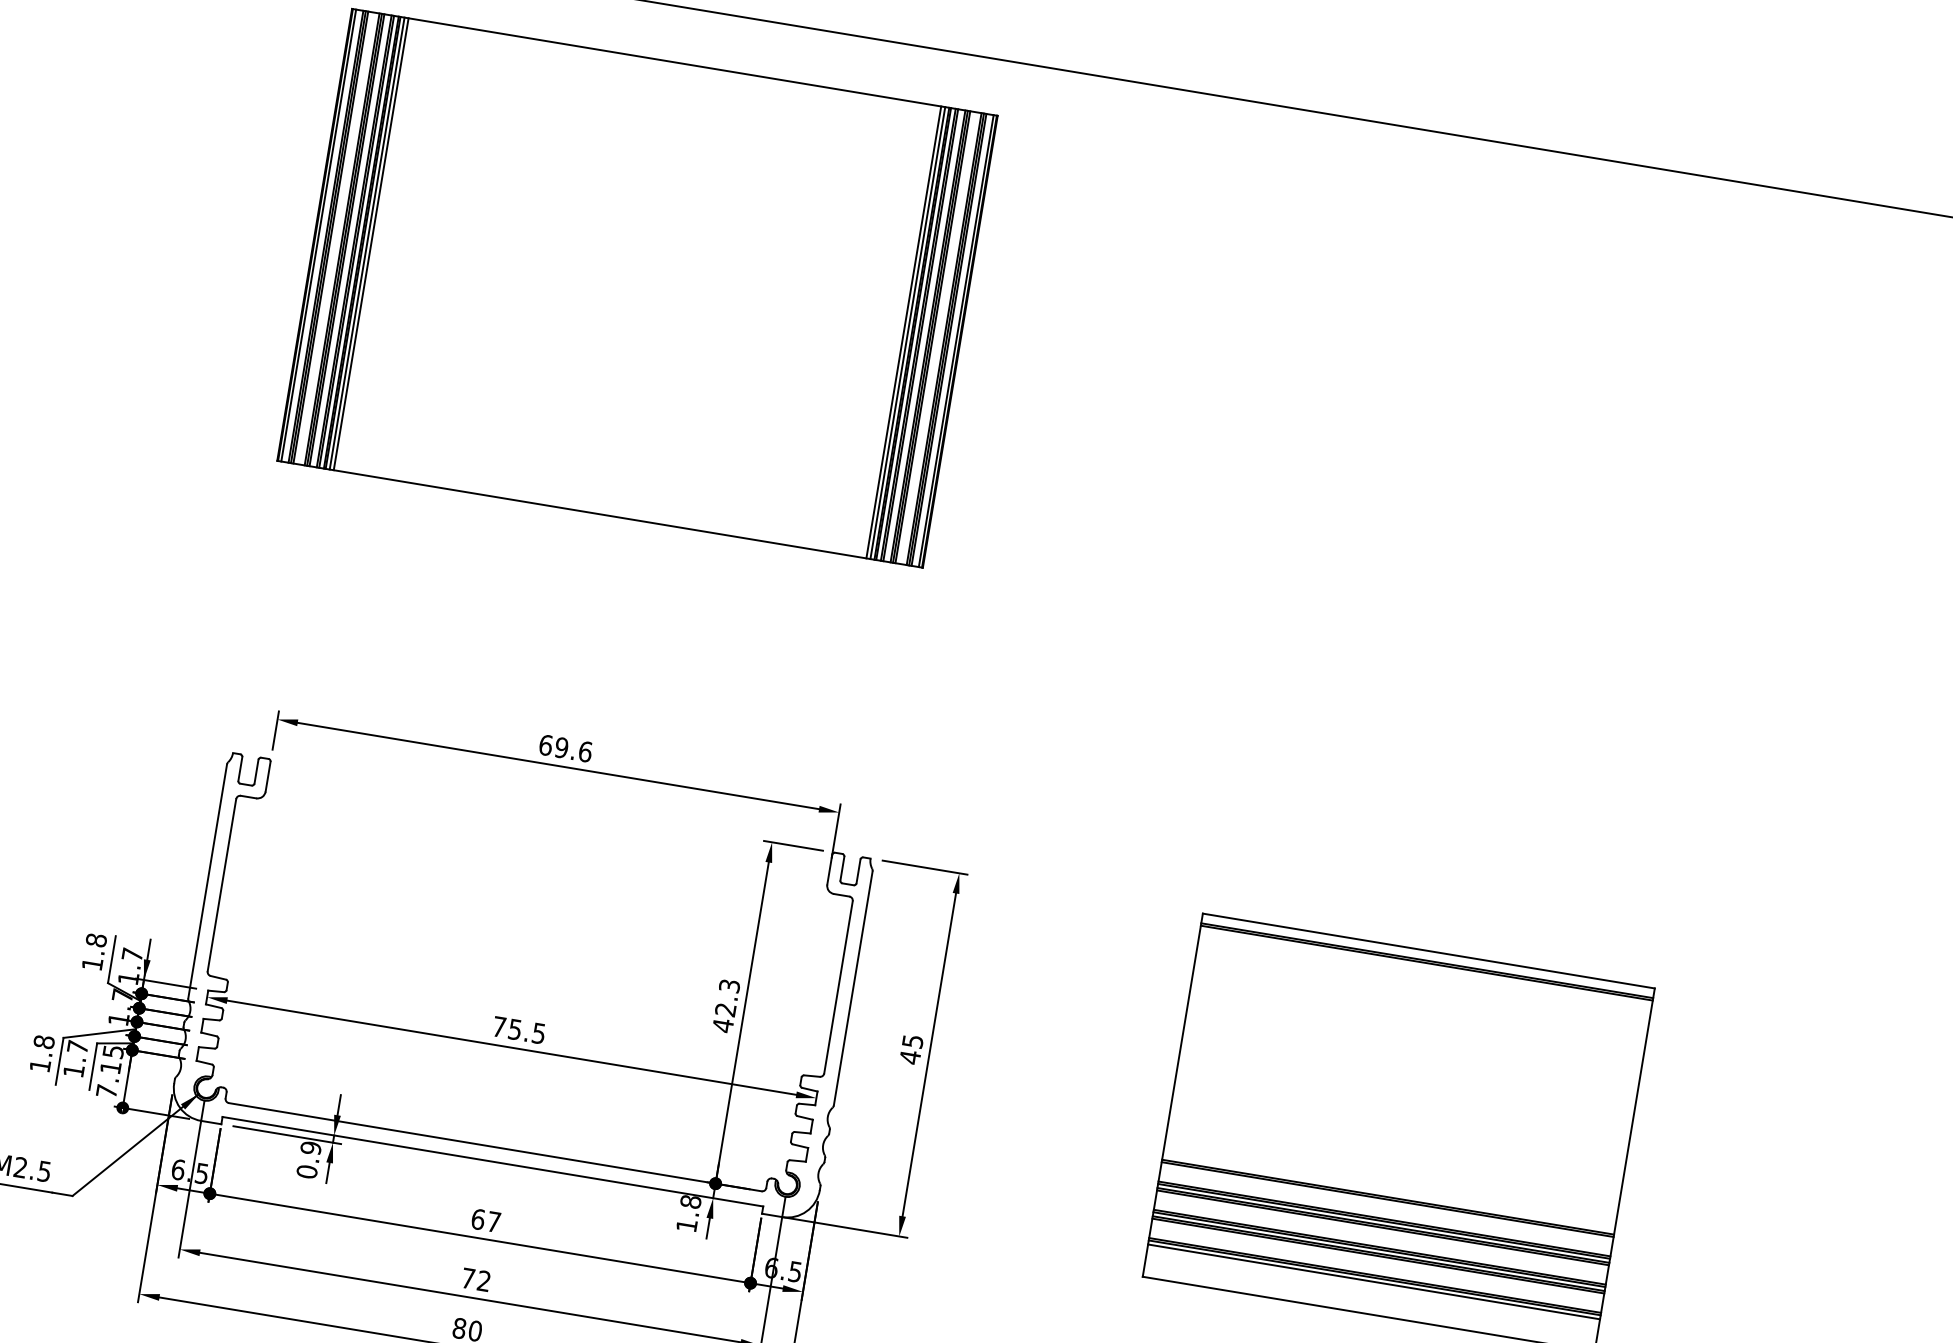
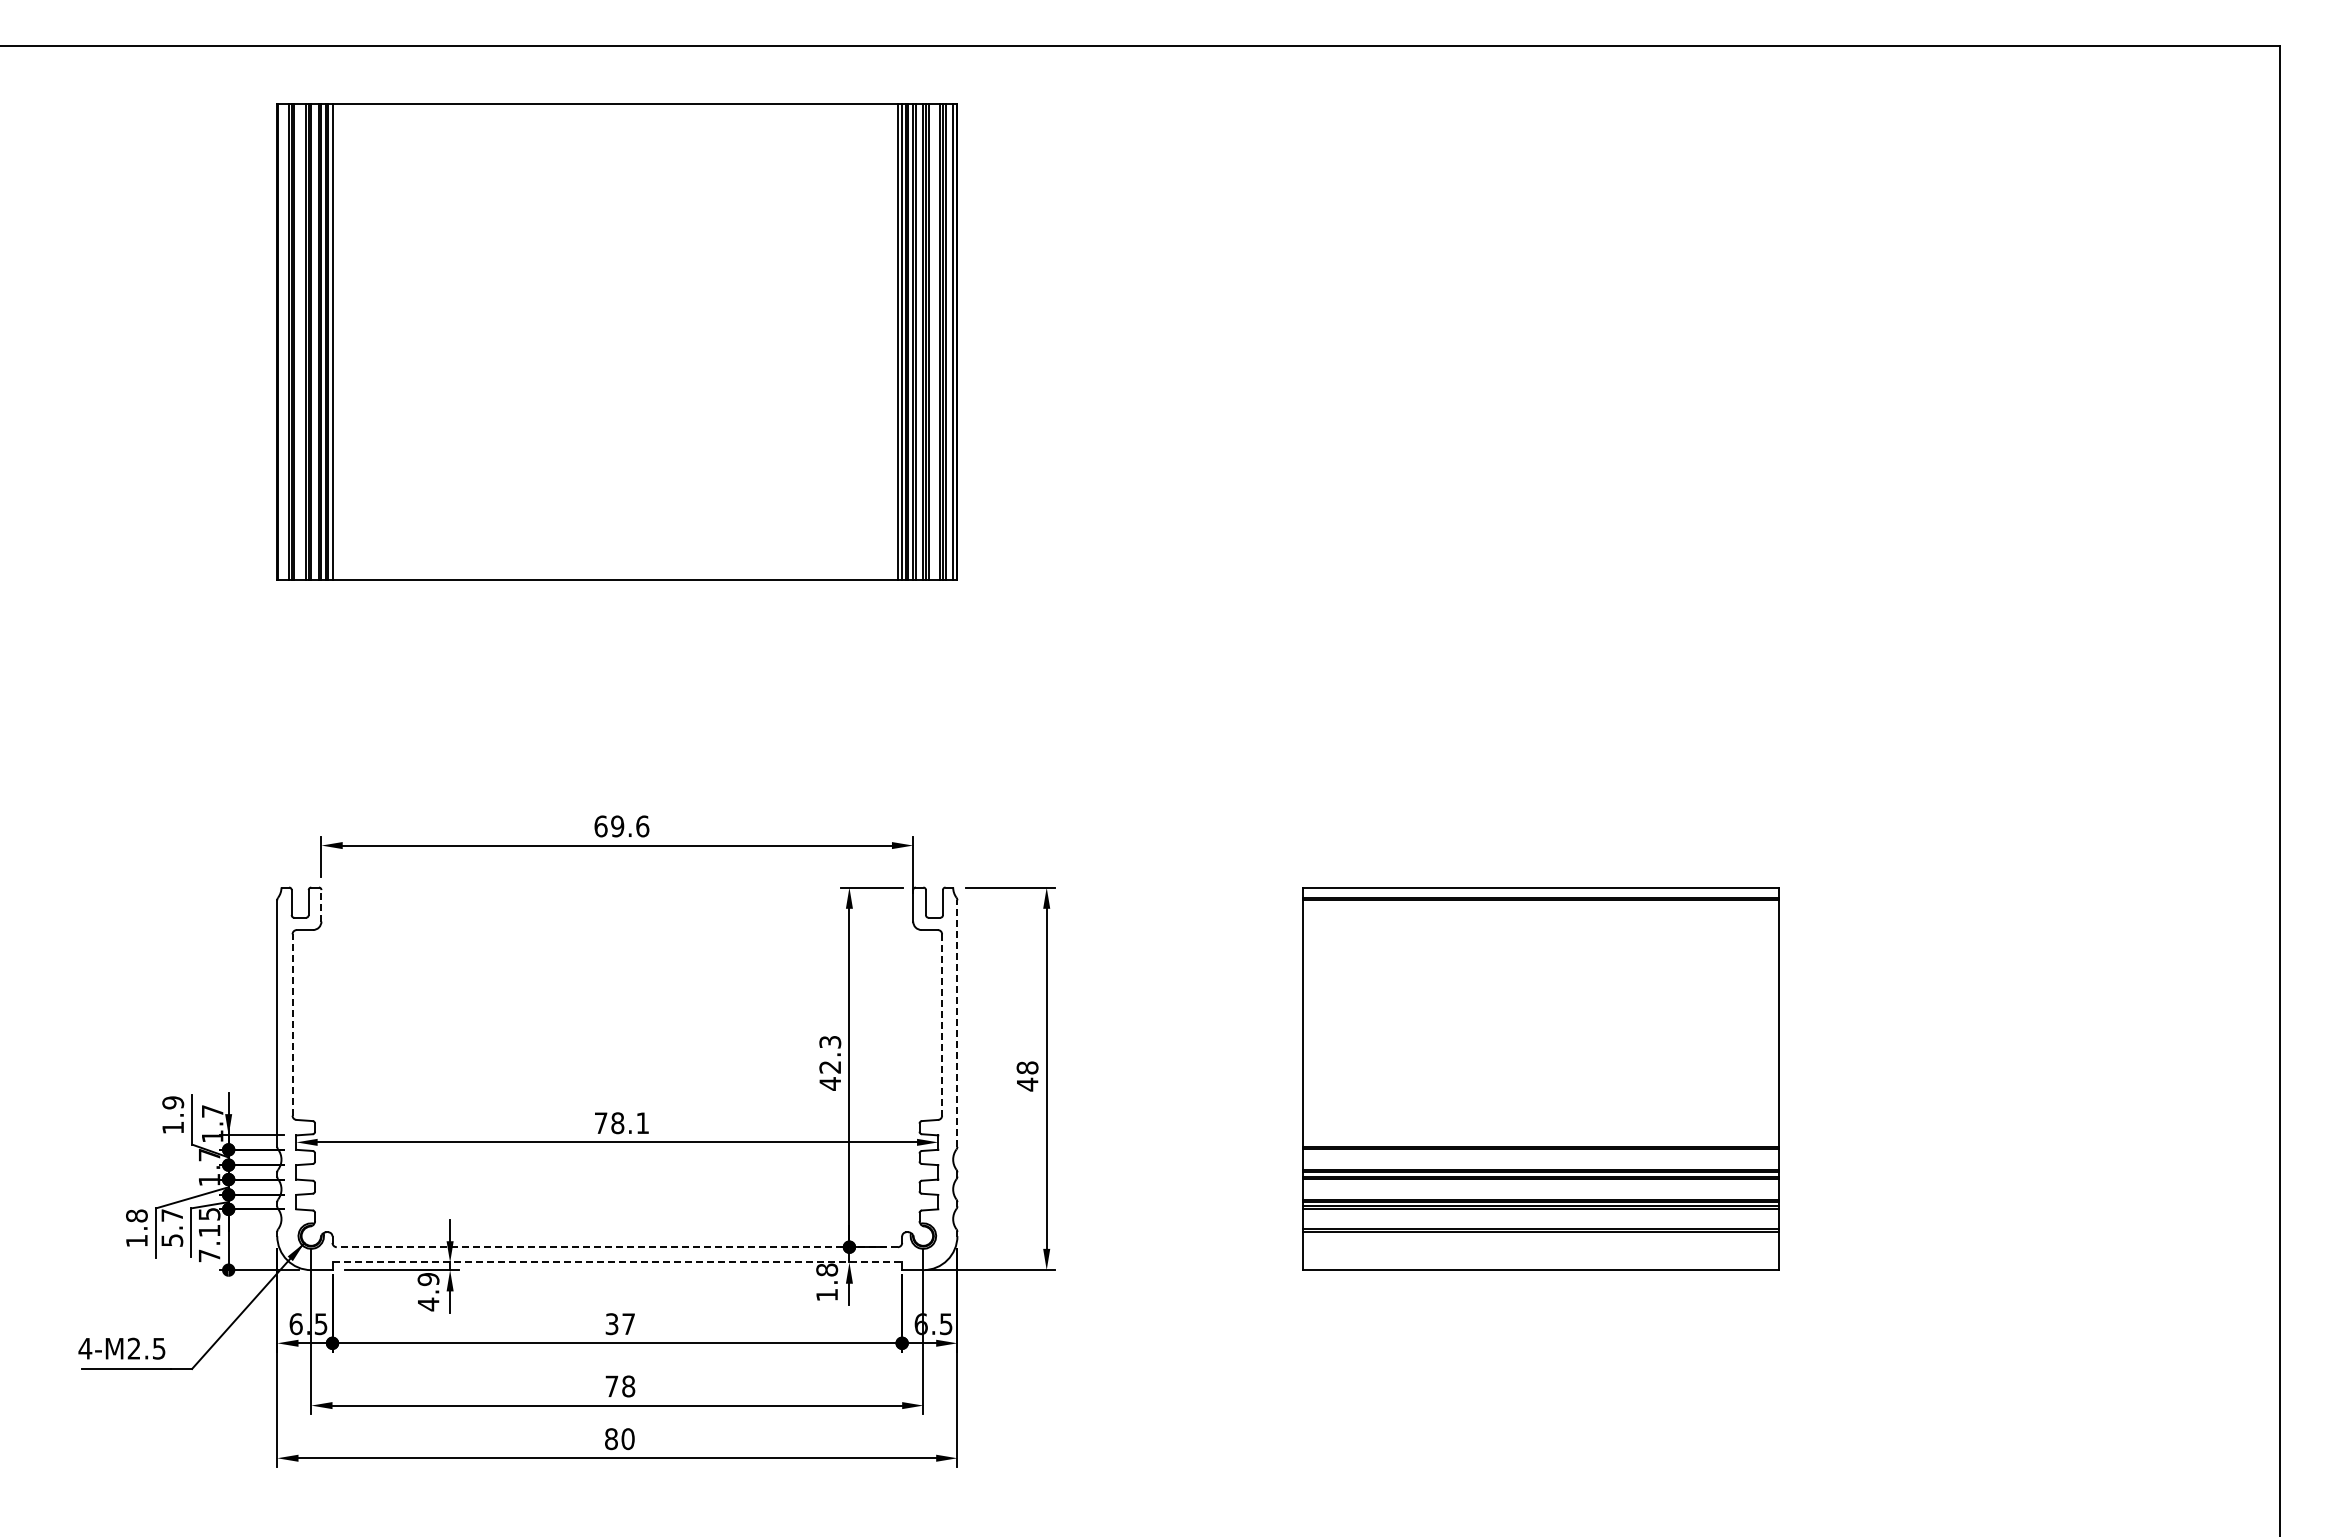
line: (318, 235) -> (281, 342), removed
line: (370, 244) -> (336, 342), removed
line: (268, 776) -> (321, 905), solid -> dashed
line: (221, 885) -> (292, 1025), solid -> dashed
text: (96, 940) -> (173, 1102), 1.8 -> 1.9
line: (838, 987) -> (942, 1025), solid -> dashed
line: (853, 988) -> (957, 1023), solid -> dashed
text: (526, 1031) -> (629, 1123), 75.5 -> 78.1
text: (912, 1041) -> (1027, 1067), 45 -> 48
text: (74, 1070) -> (172, 1240), 1.7 -> 5.7
line: (495, 1147) -> (617, 1247), solid -> dashed
line: (493, 1161) -> (617, 1262), solid -> dashed
text: (307, 1171) -> (428, 1304), 0.9 -> 4.9
text: (477, 1219) -> (611, 1324), 67 -> 37
text: (484, 1281) -> (628, 1386), 72 -> 78
line: (1374, 1282) -> (1541, 1236), removed

